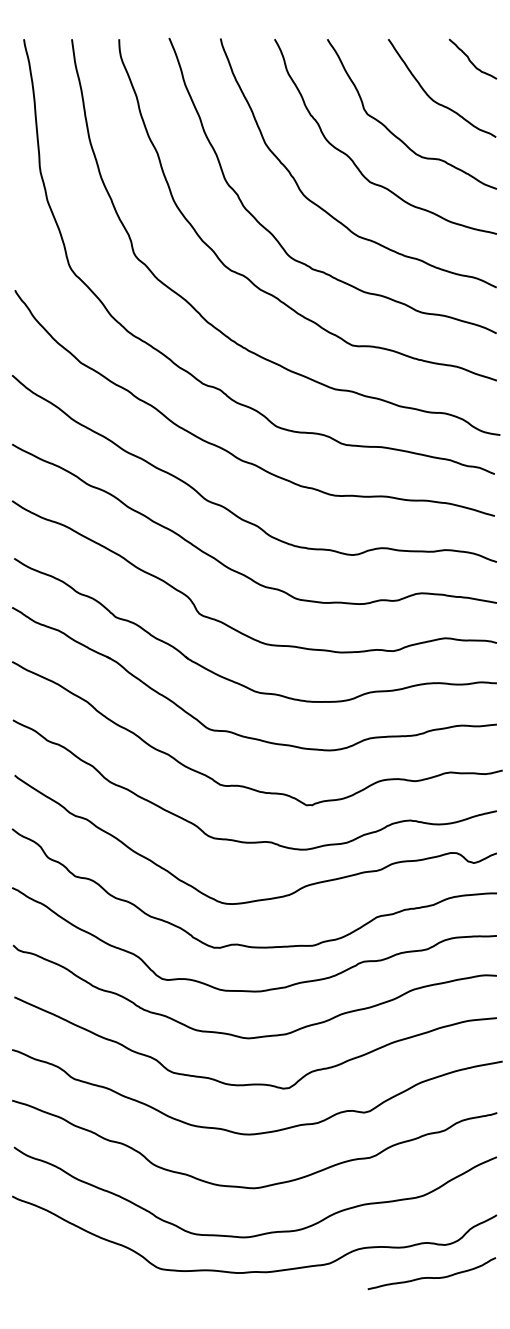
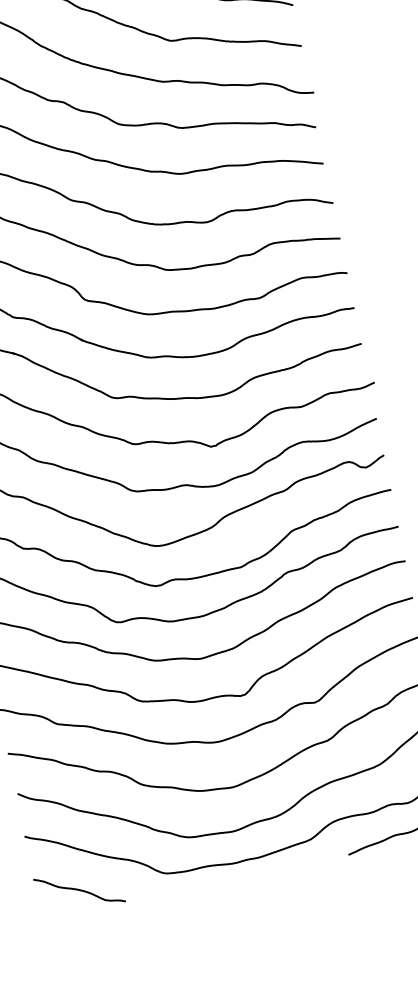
curve: (61, 1268) -> (79, 890), added

